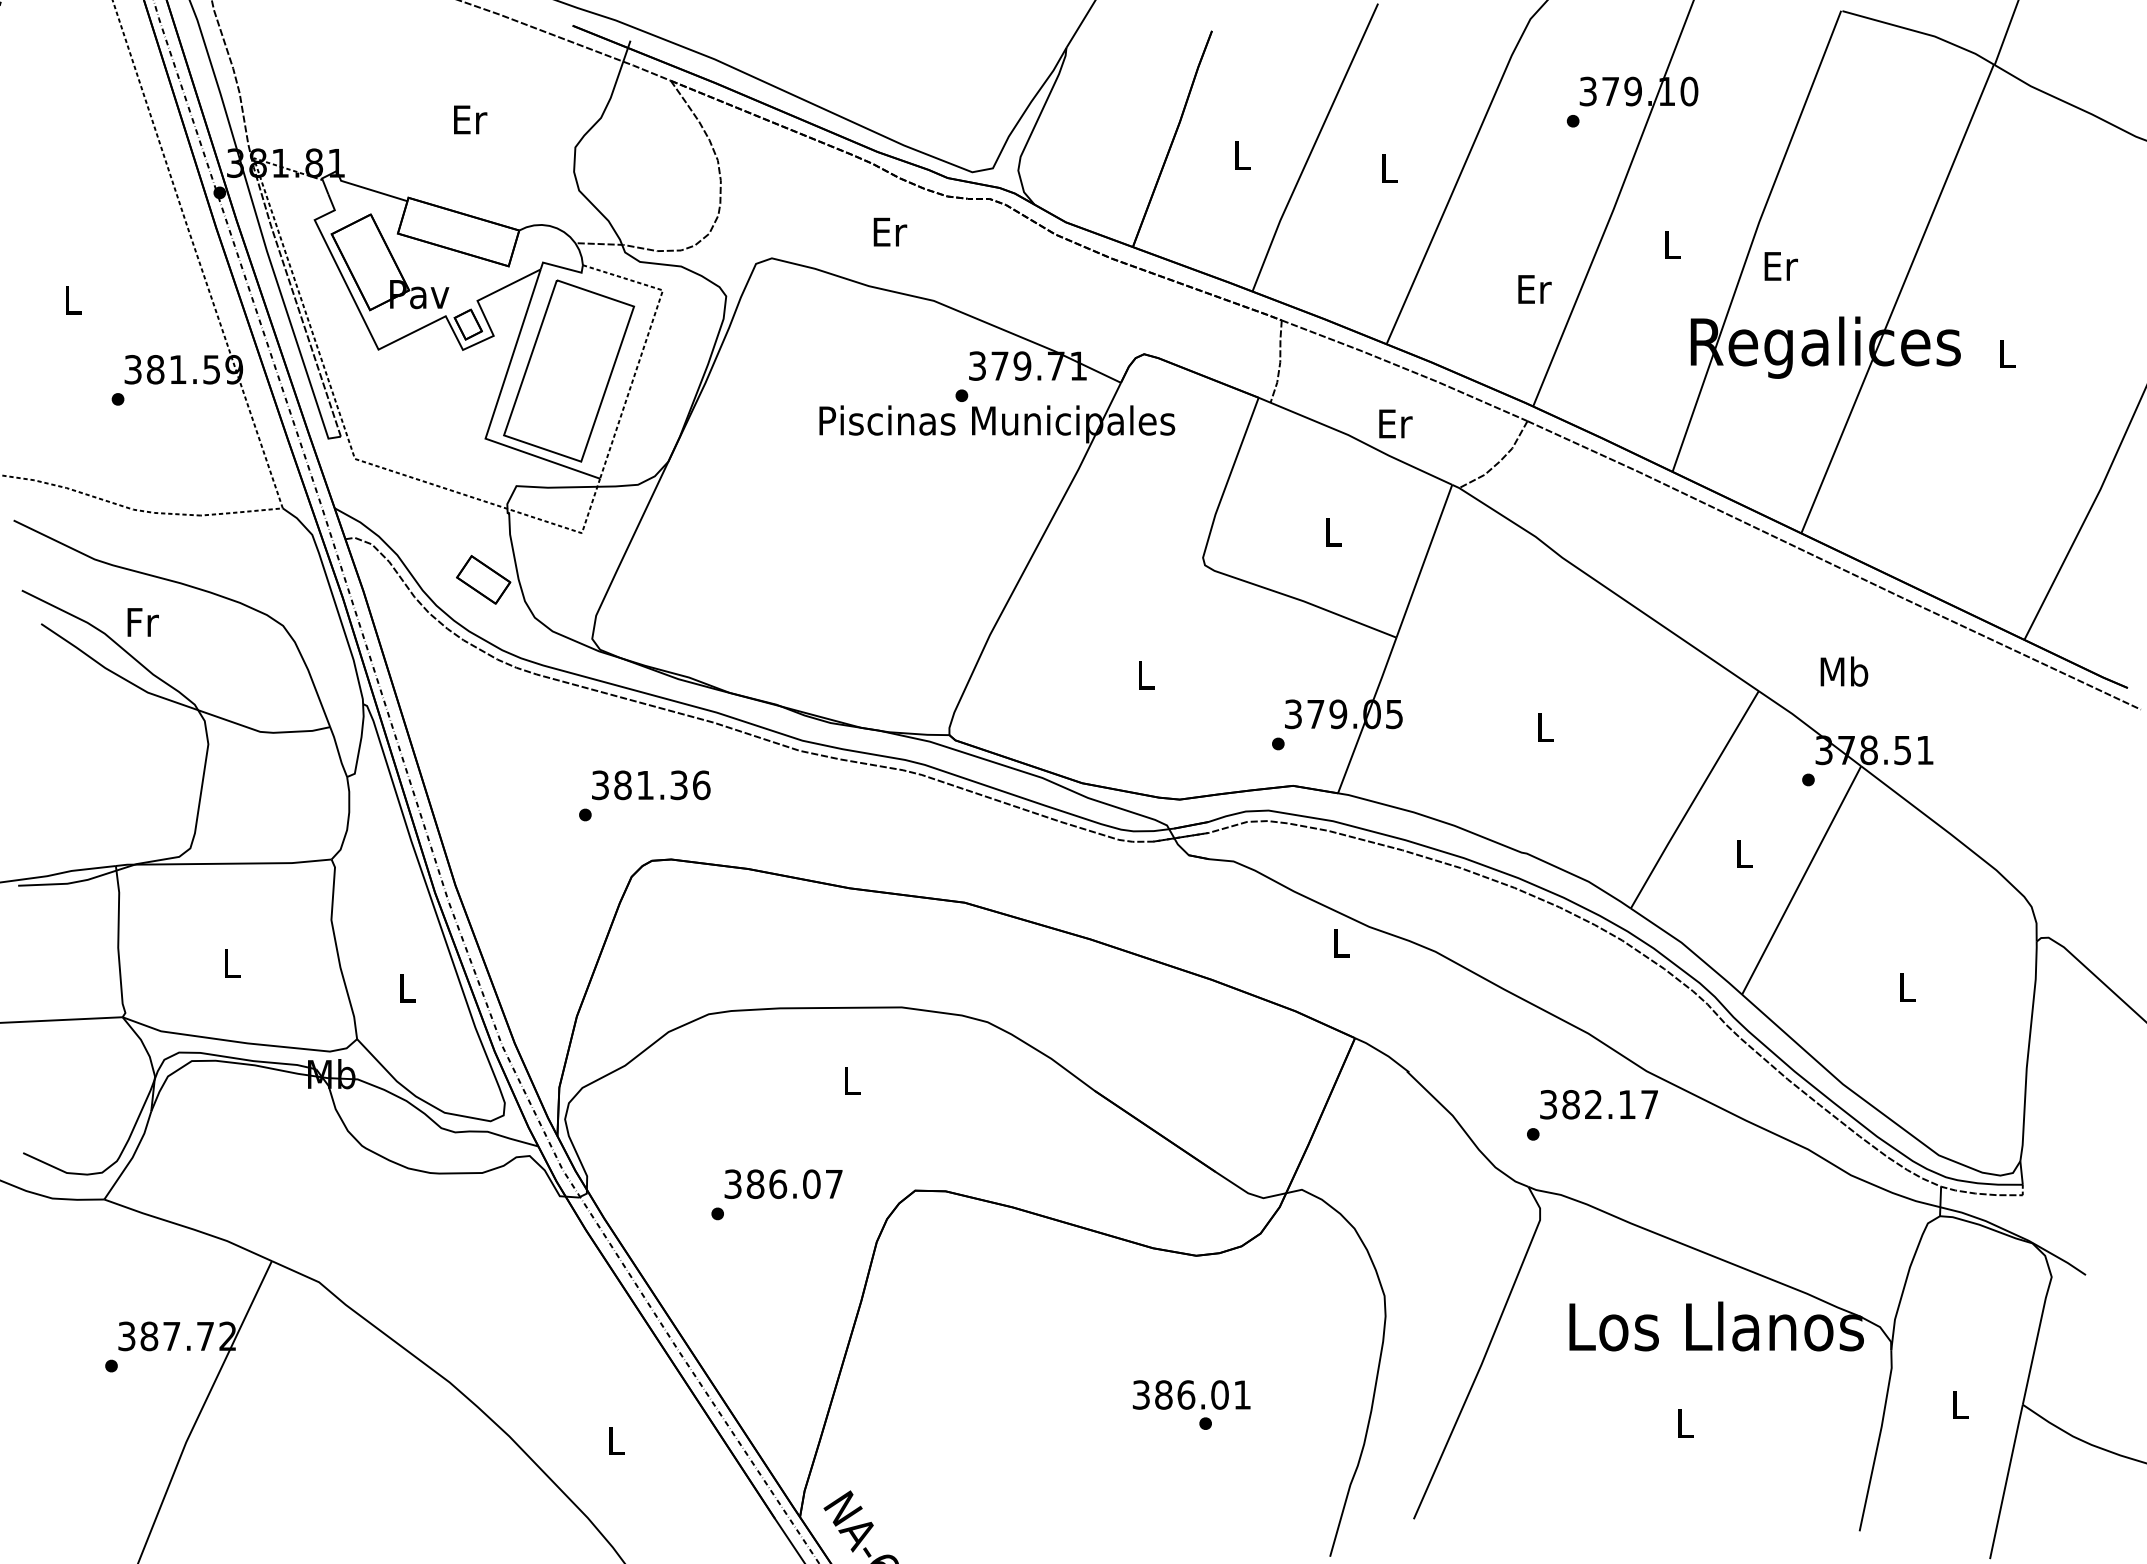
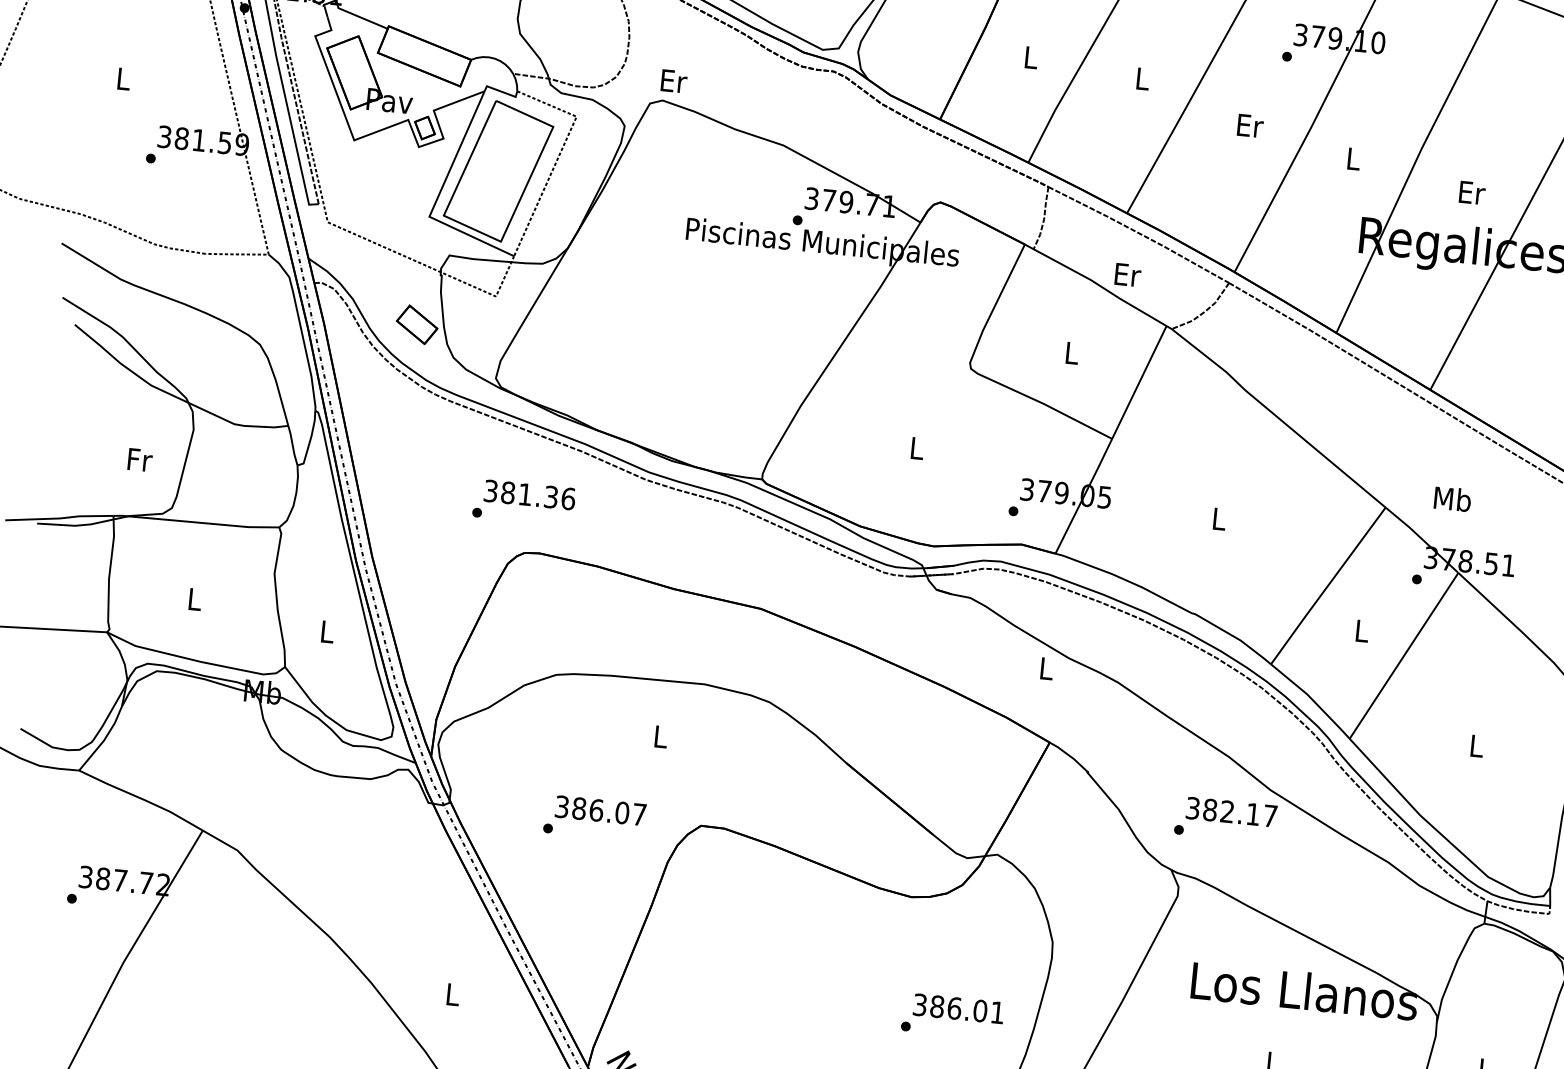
text: (890, 231) -> (674, 80), moved
text: (1780, 266) -> (1471, 192), moved
text: (1534, 289) -> (1250, 125), moved
text: (142, 622) -> (139, 460), moved
text: (1191, 1394) -> (958, 1008), moved

